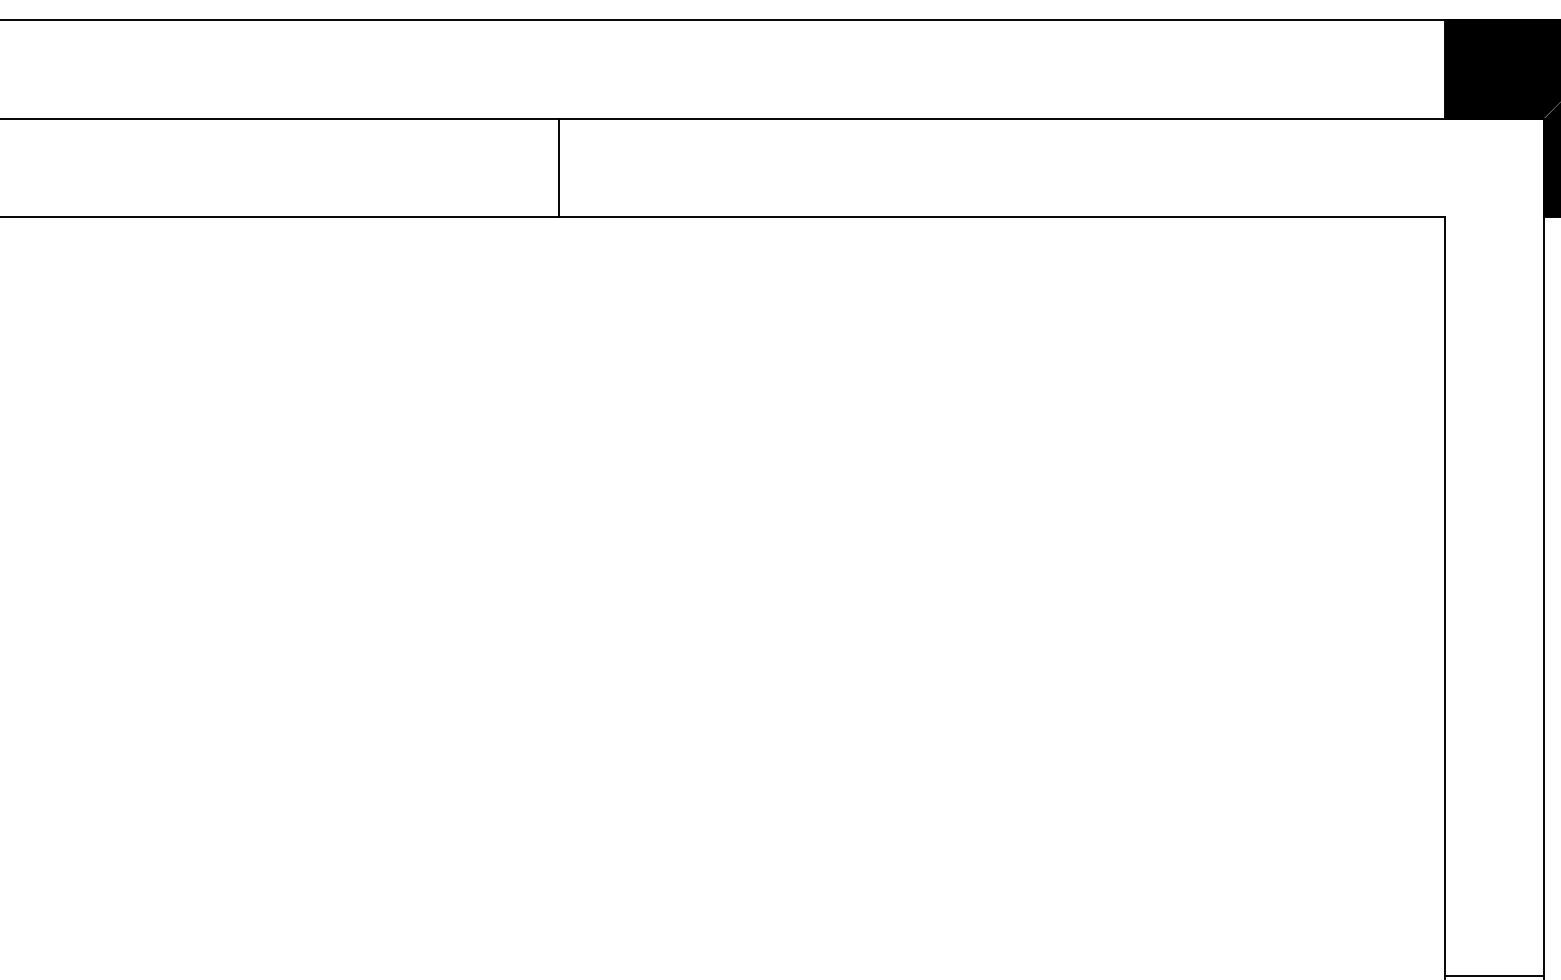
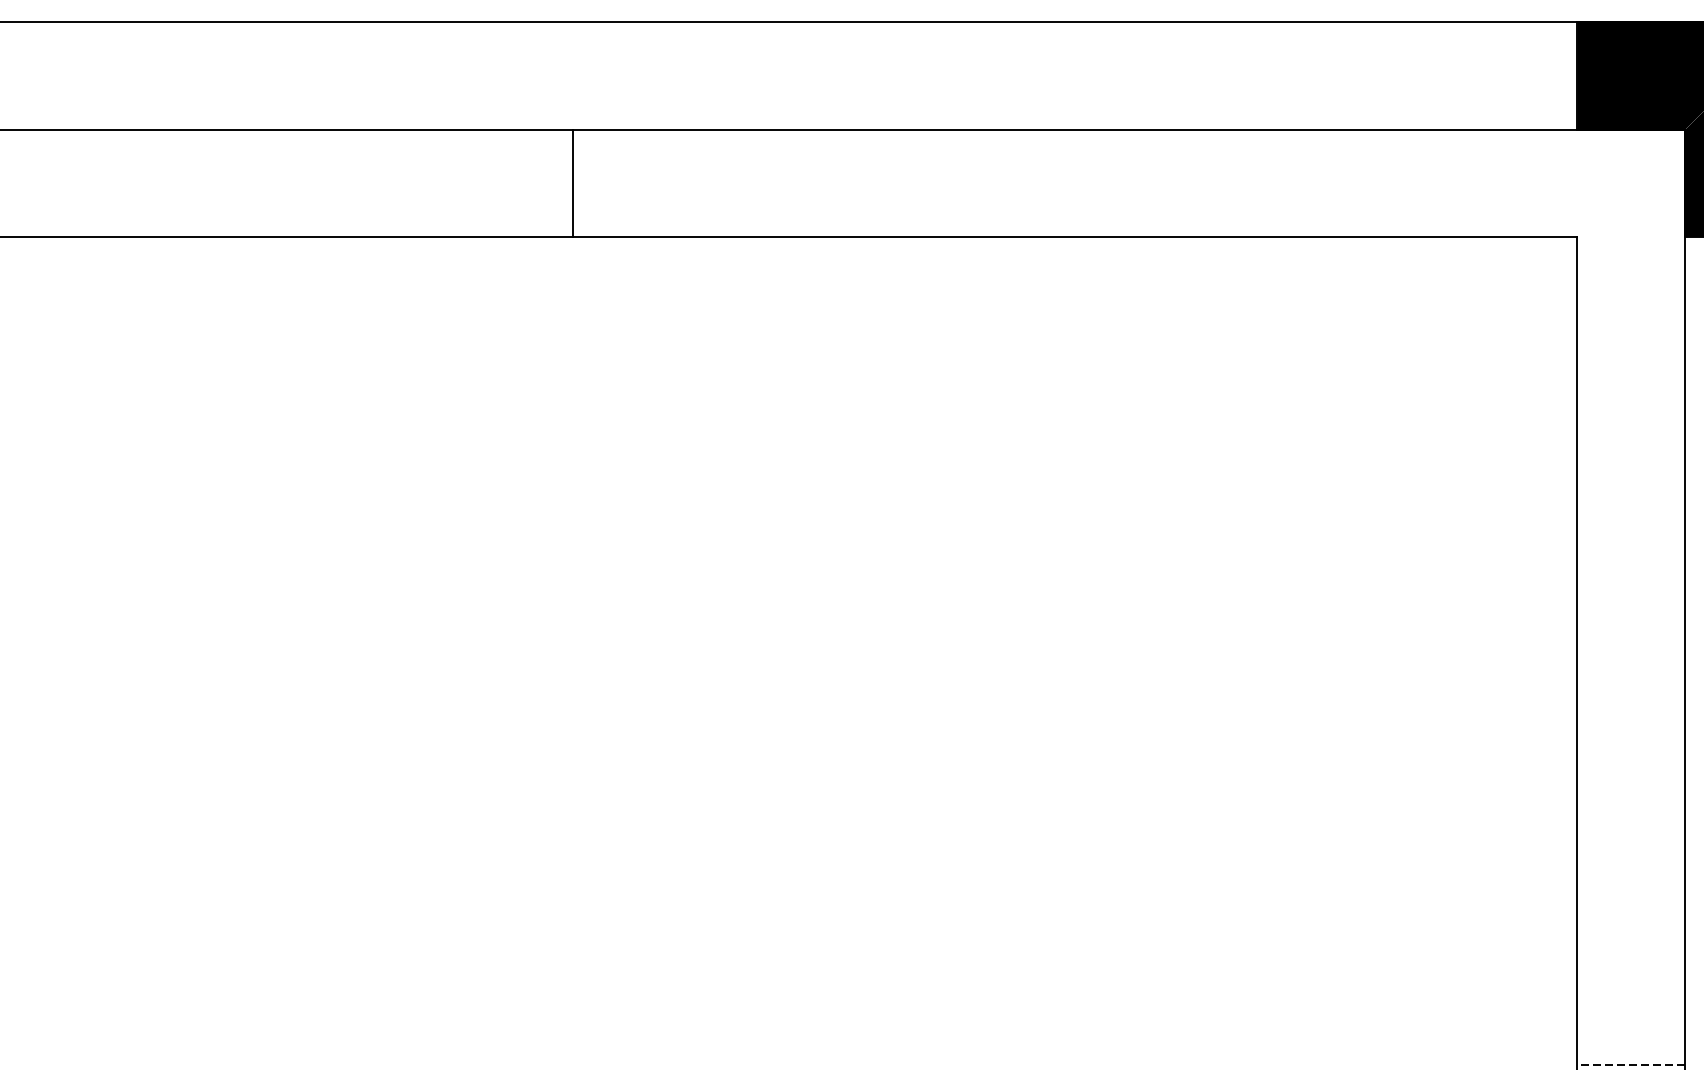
line: (558, 167) -> (572, 182), moved
line: (1493, 975) -> (1630, 1064), solid -> dashed

